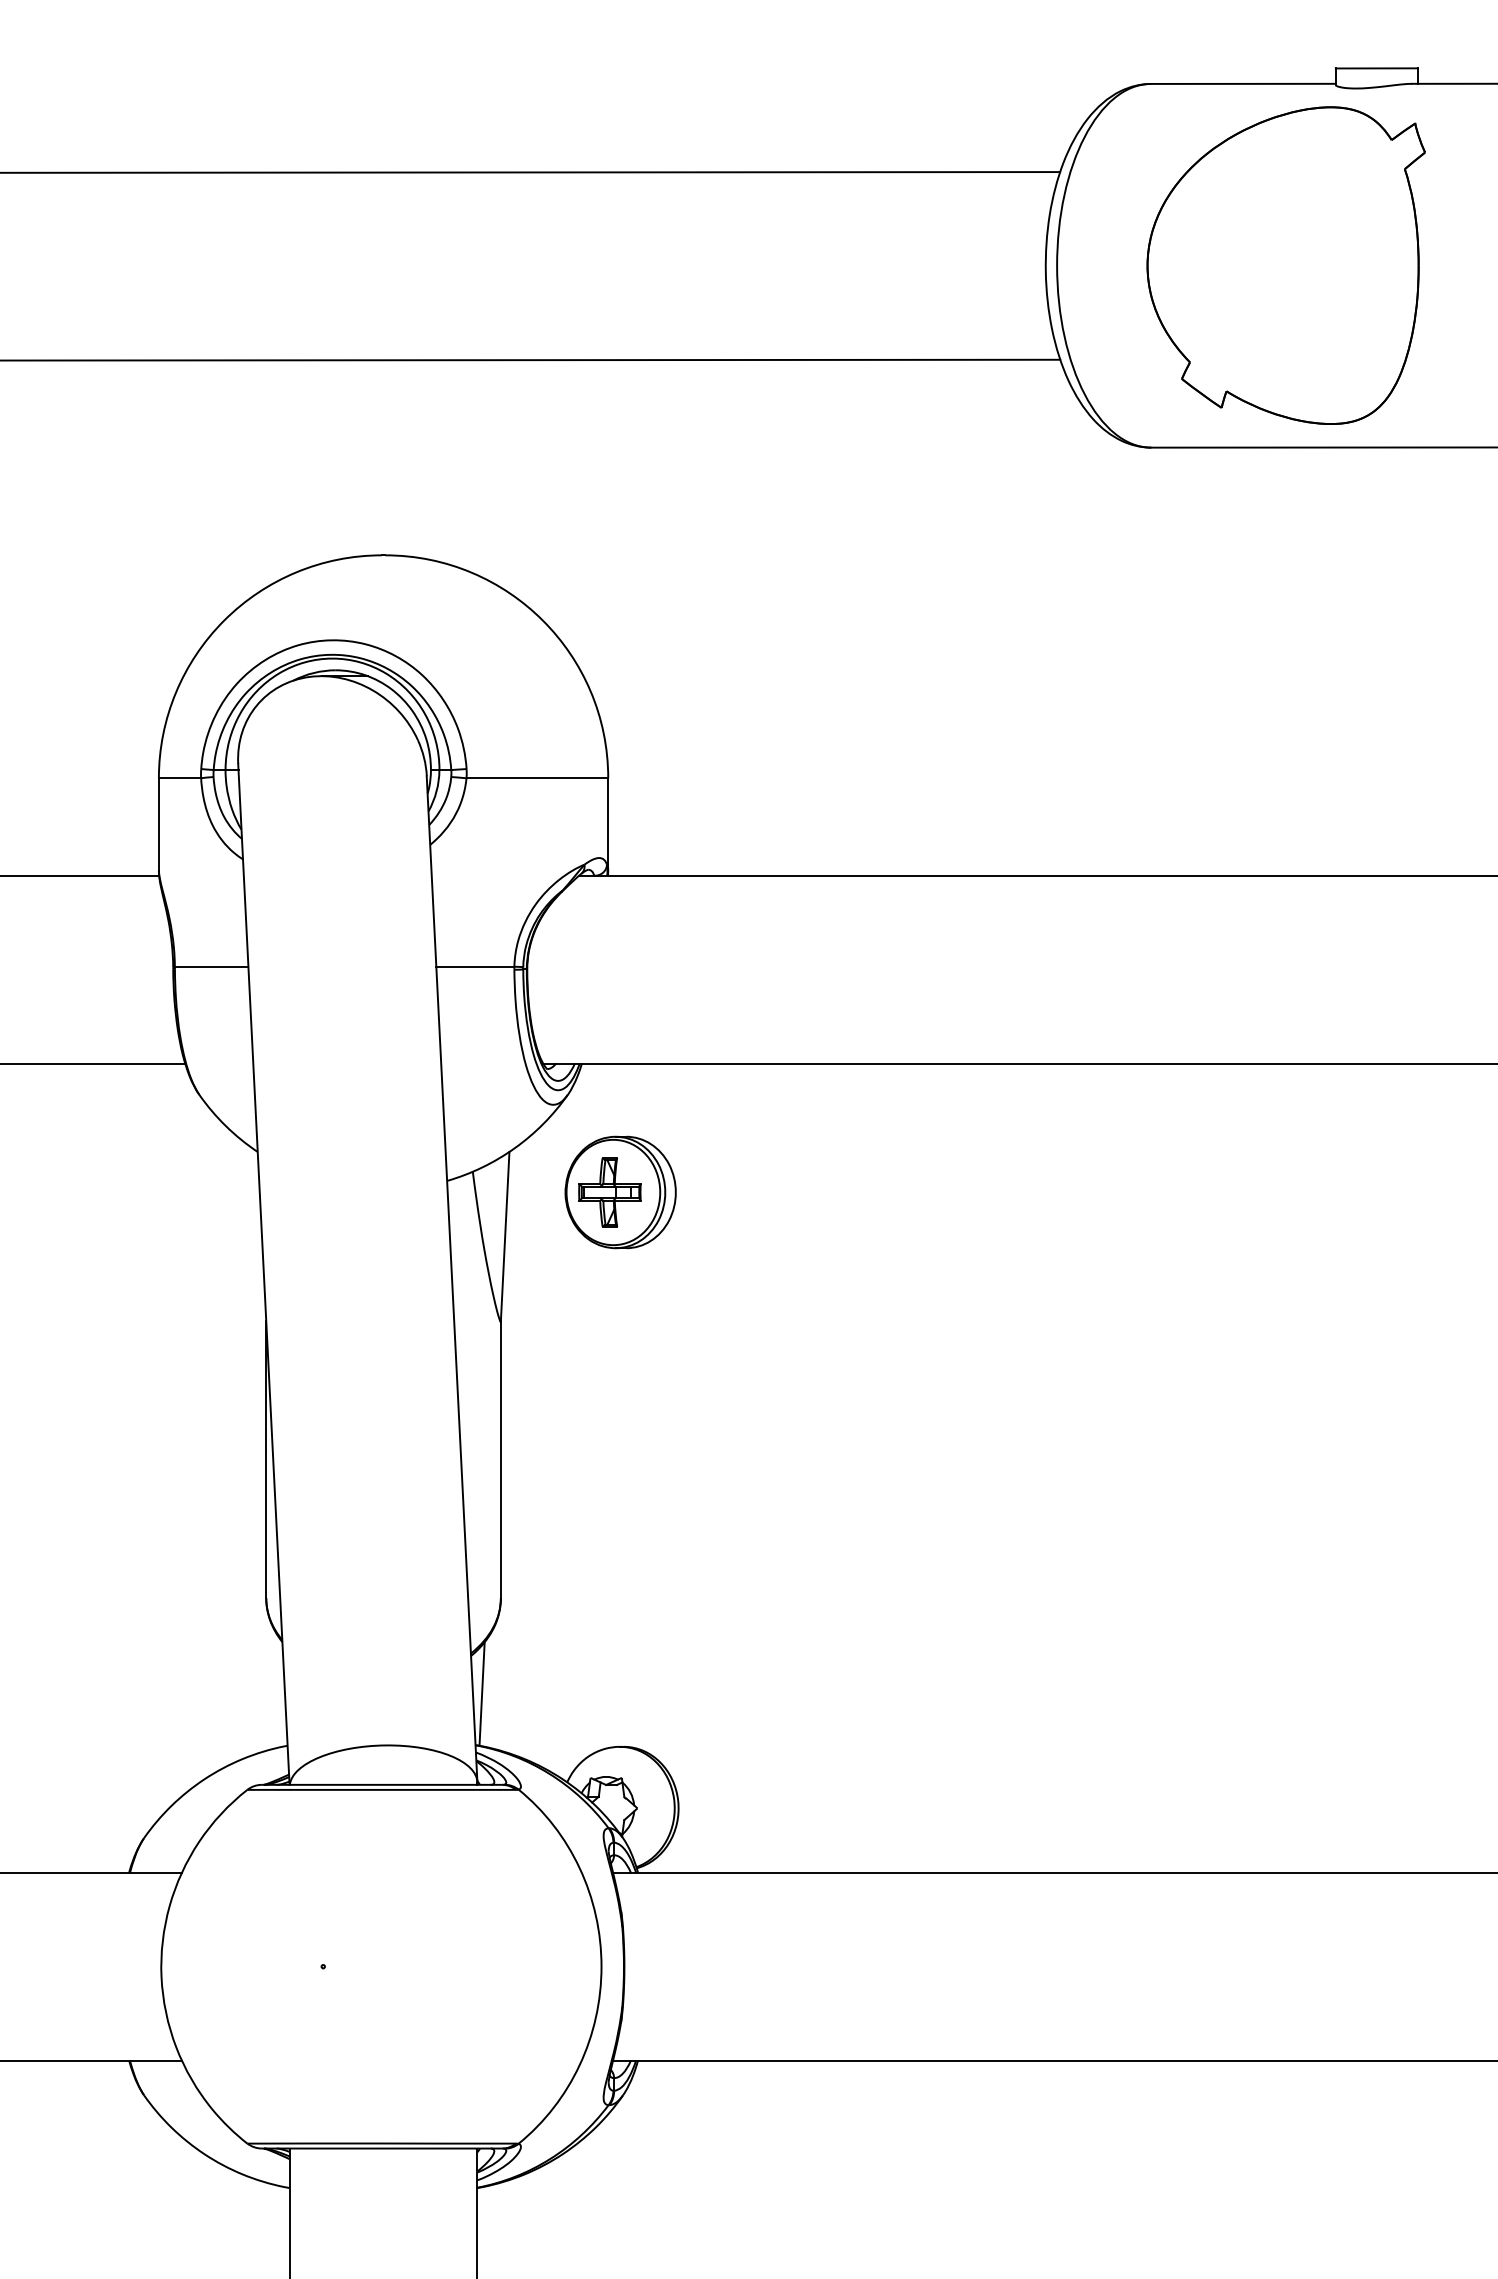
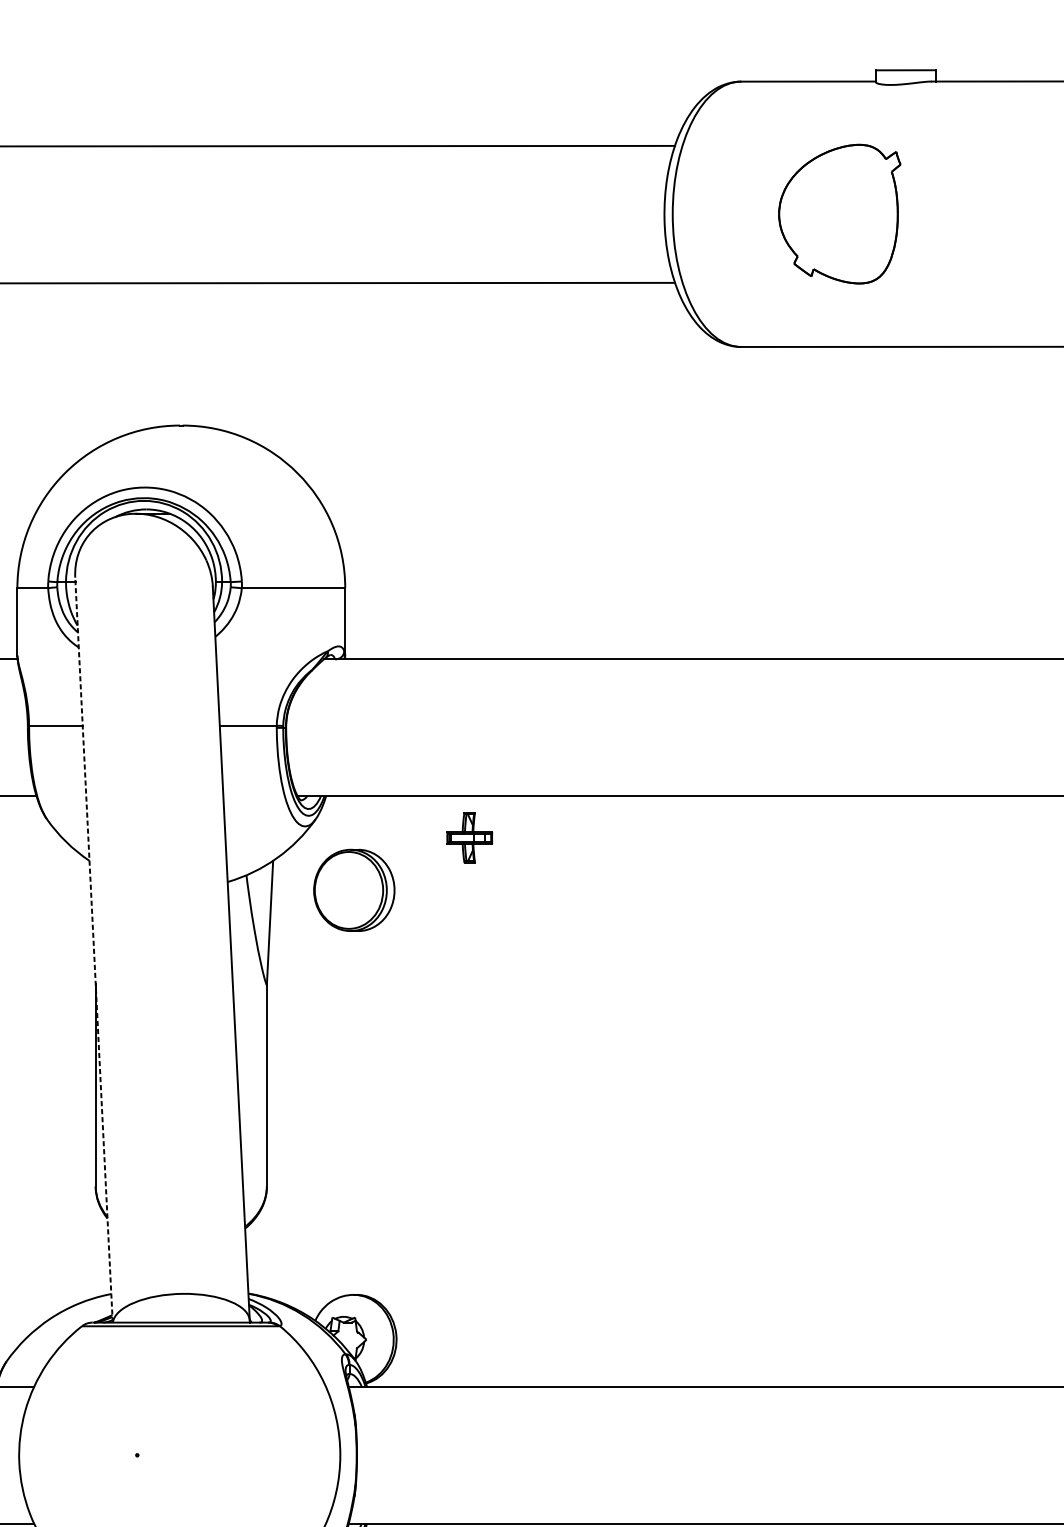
part: (1285, 265) -> (839, 214), size x0.6
part: (609, 1192) -> (469, 837), moved
line: (263, 1273) -> (93, 949), solid -> dashed
line: (481, 1693) -> (252, 1255), removed

